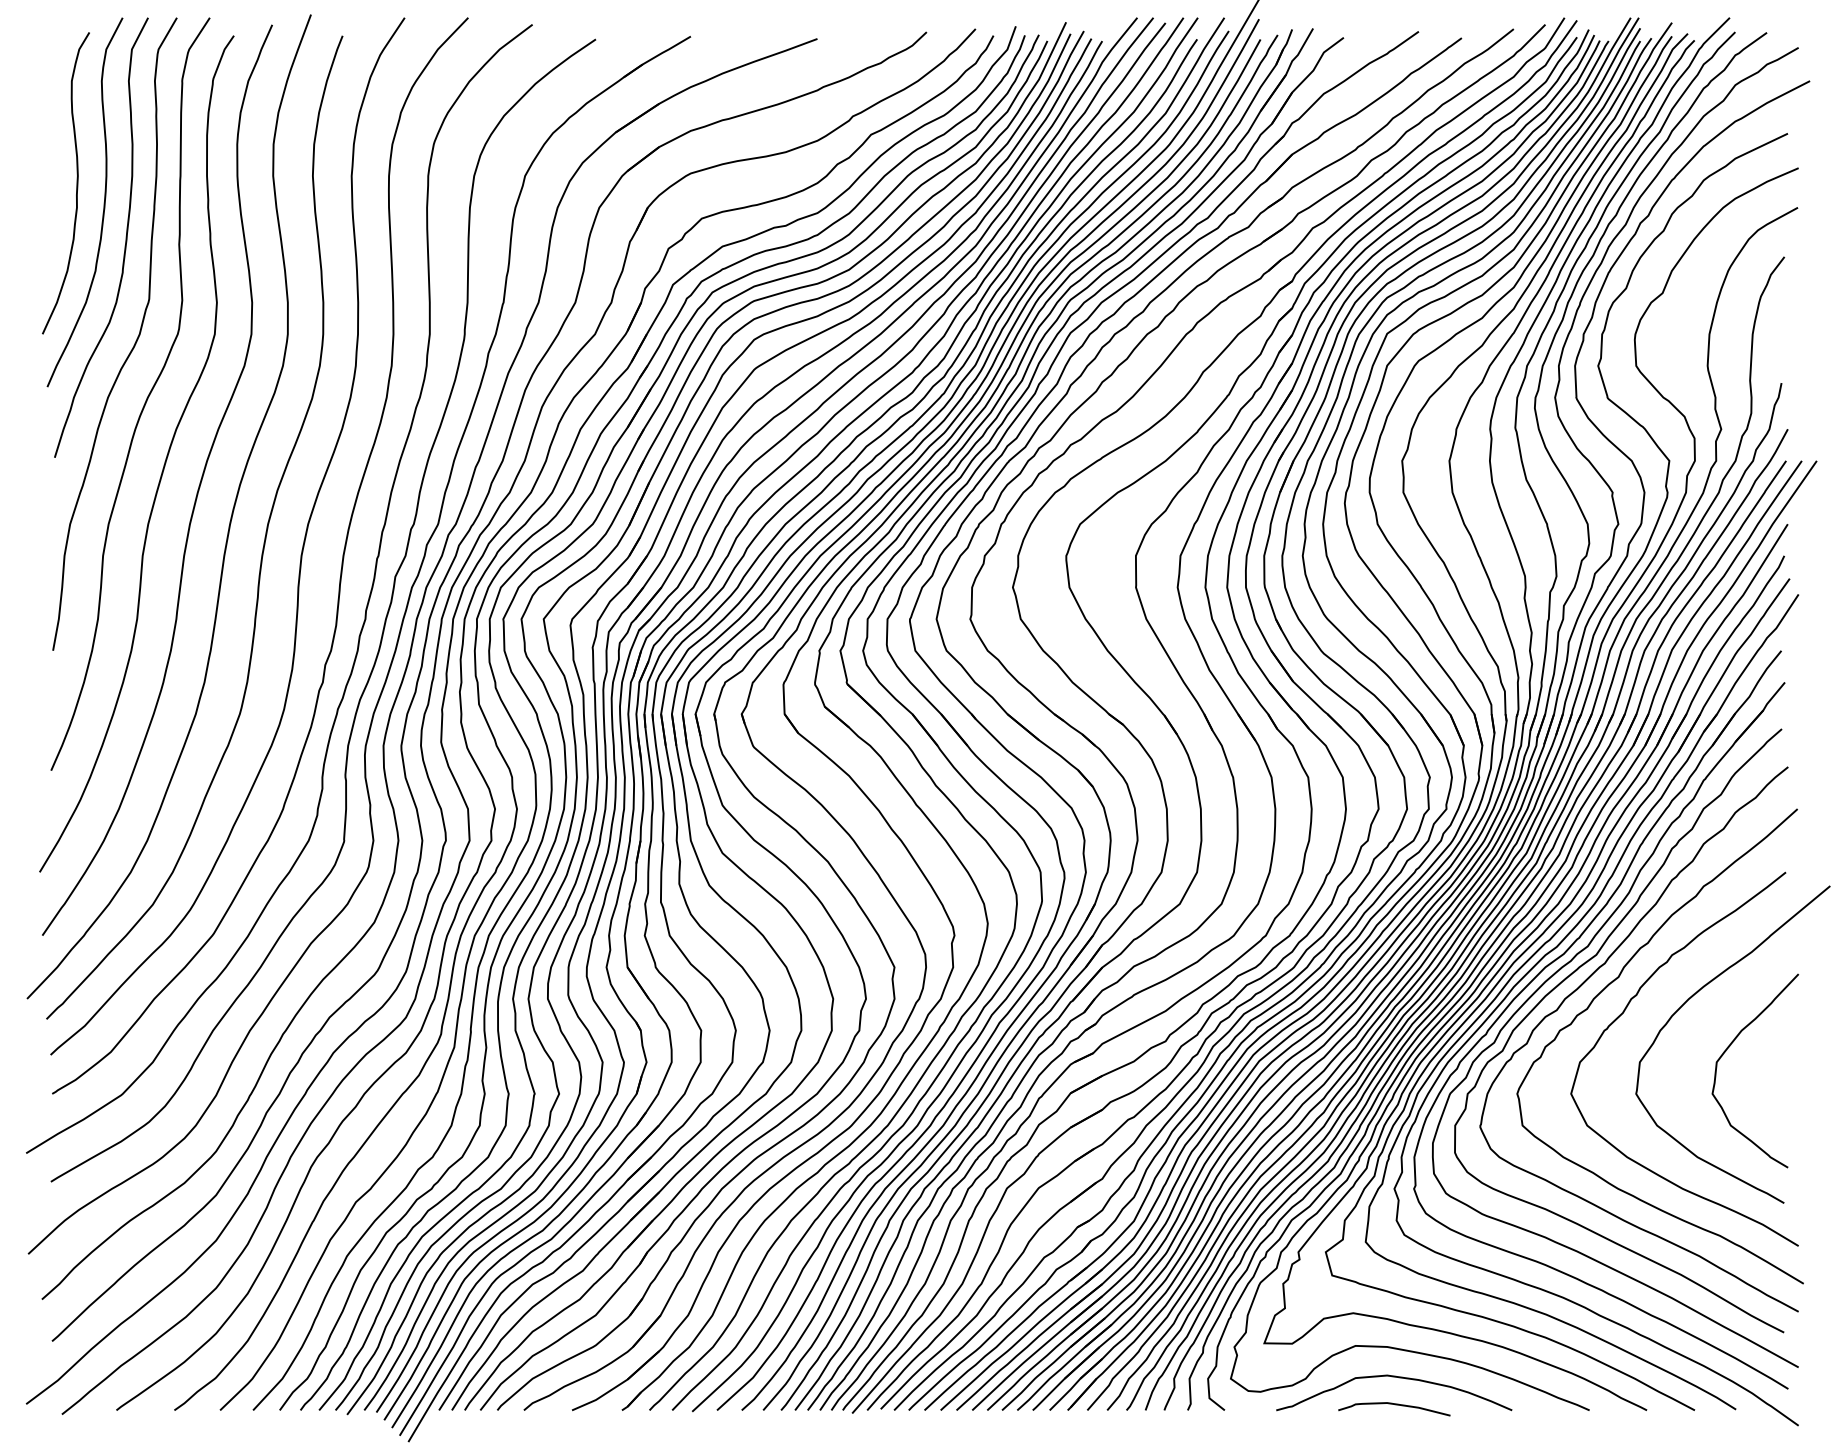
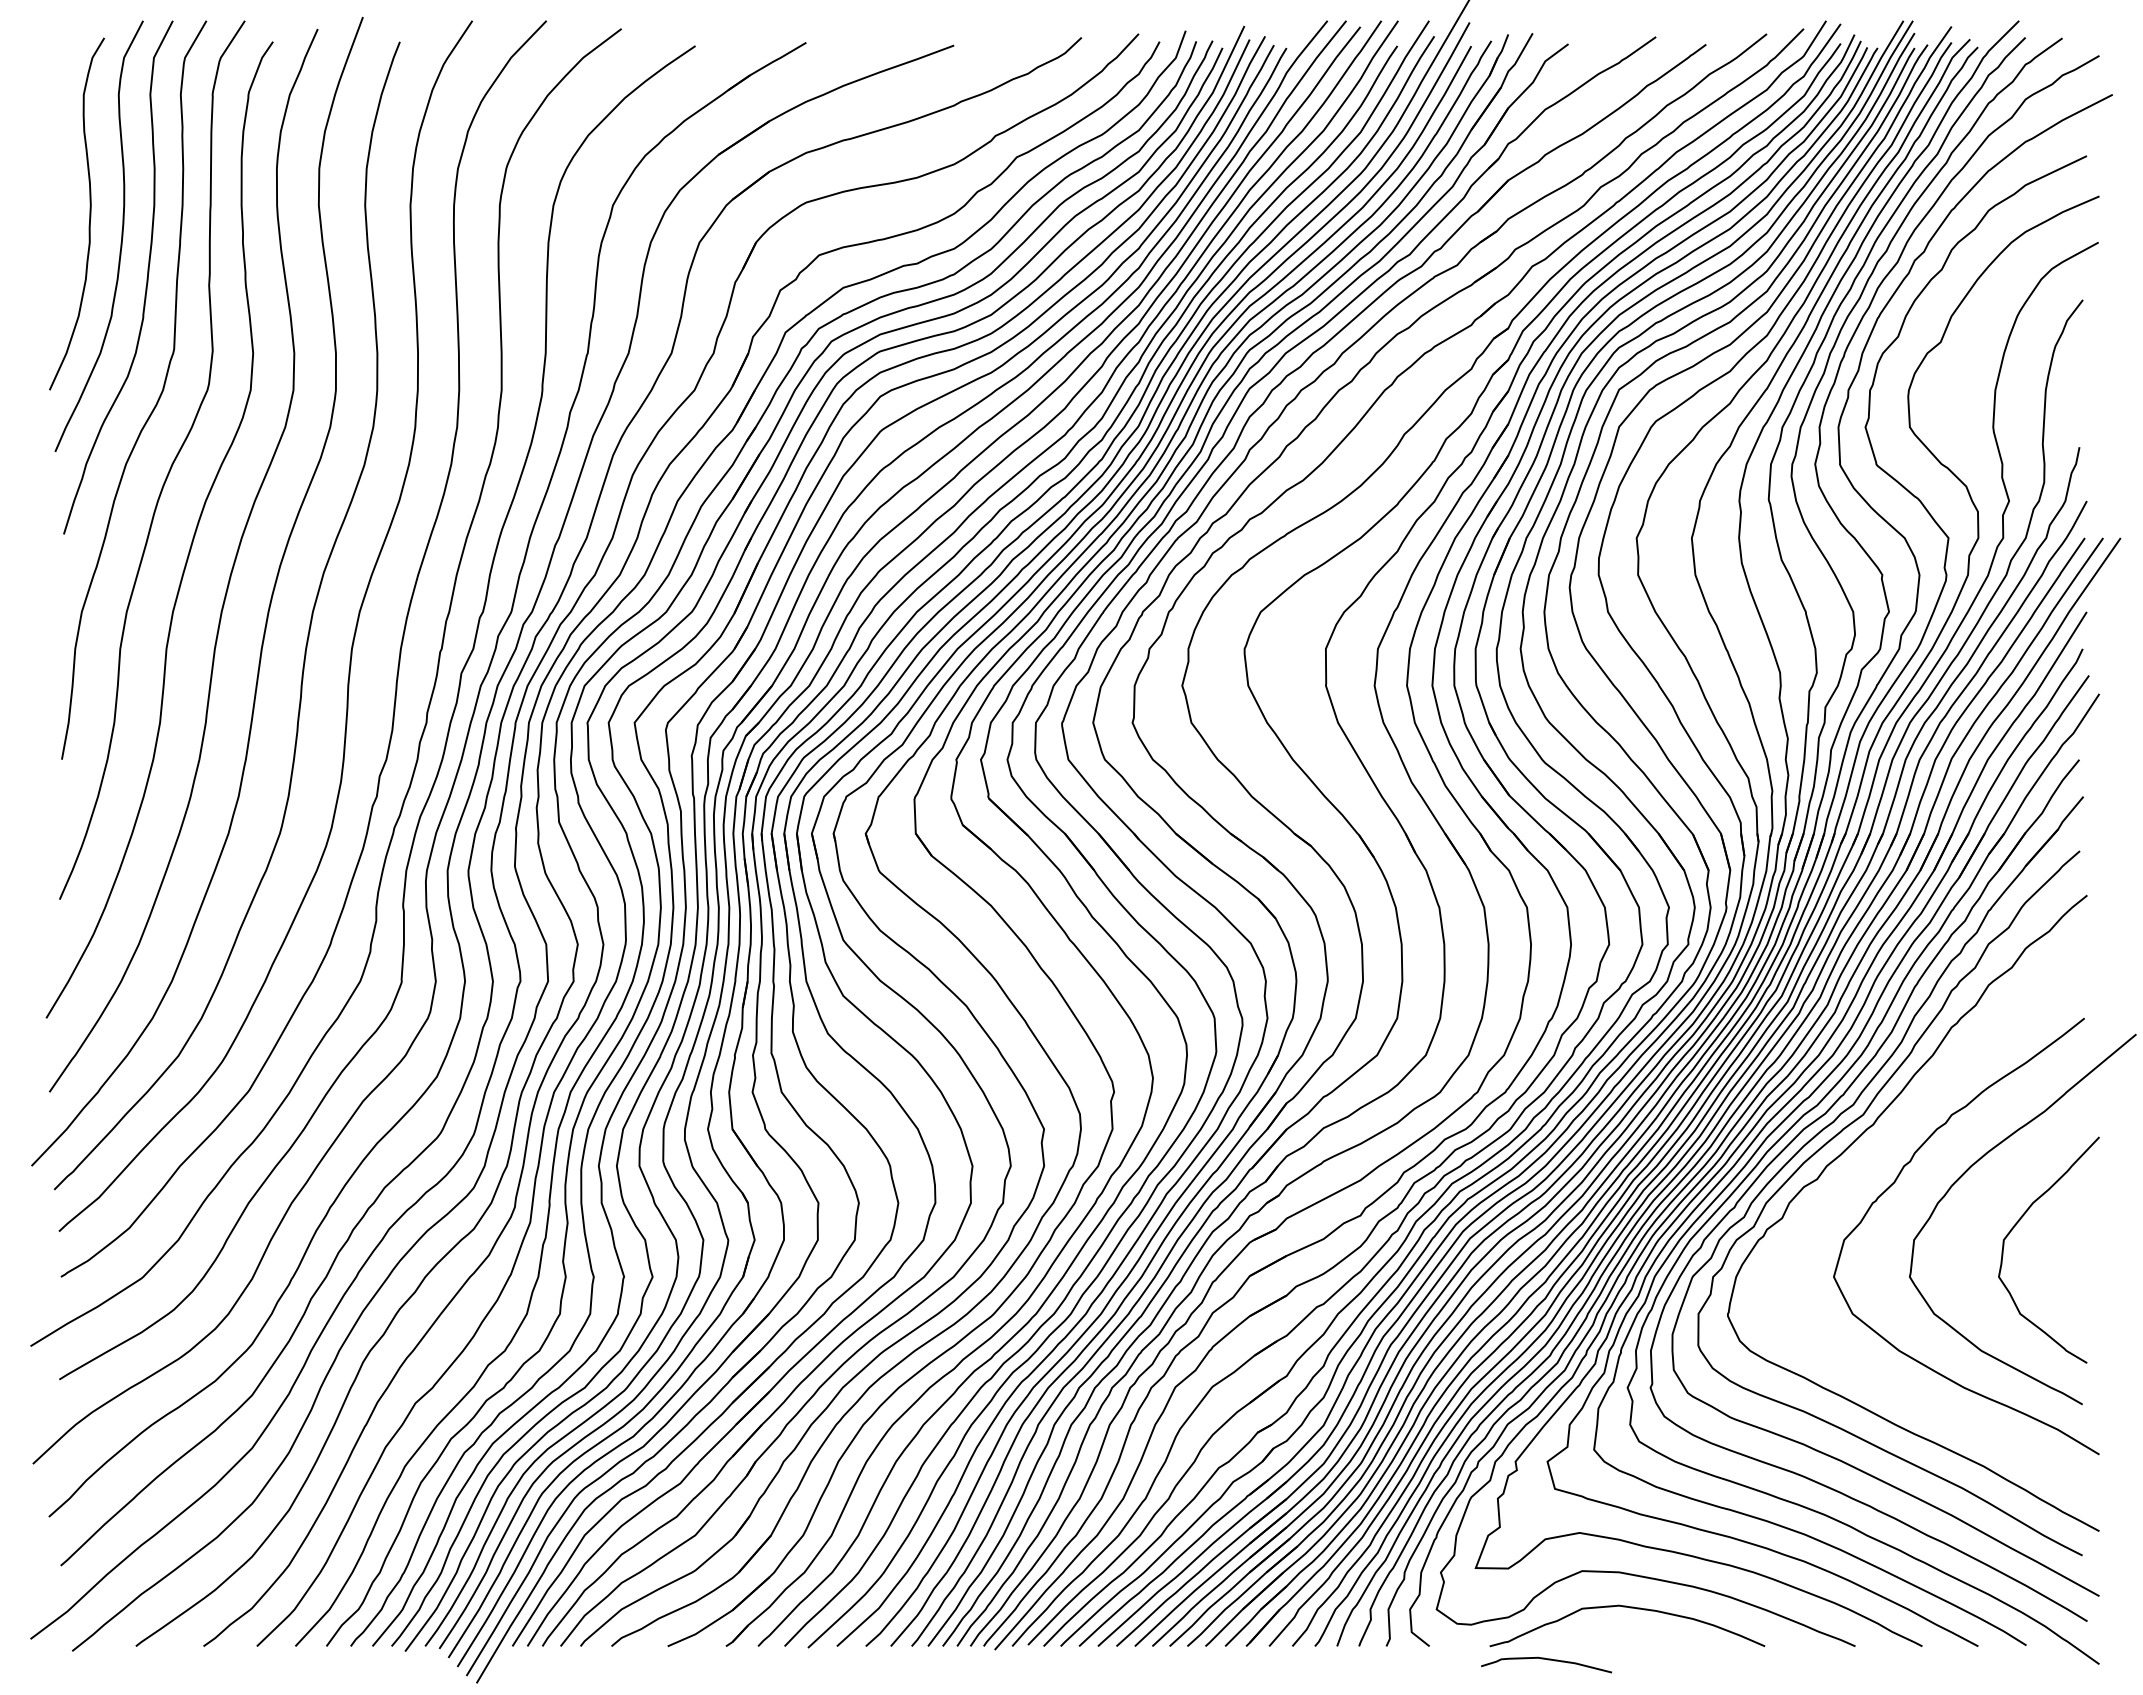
curve: (1608, 986) -> (1877, 1151), removed
curve: (1395, 1405) -> (1547, 1660), moved

